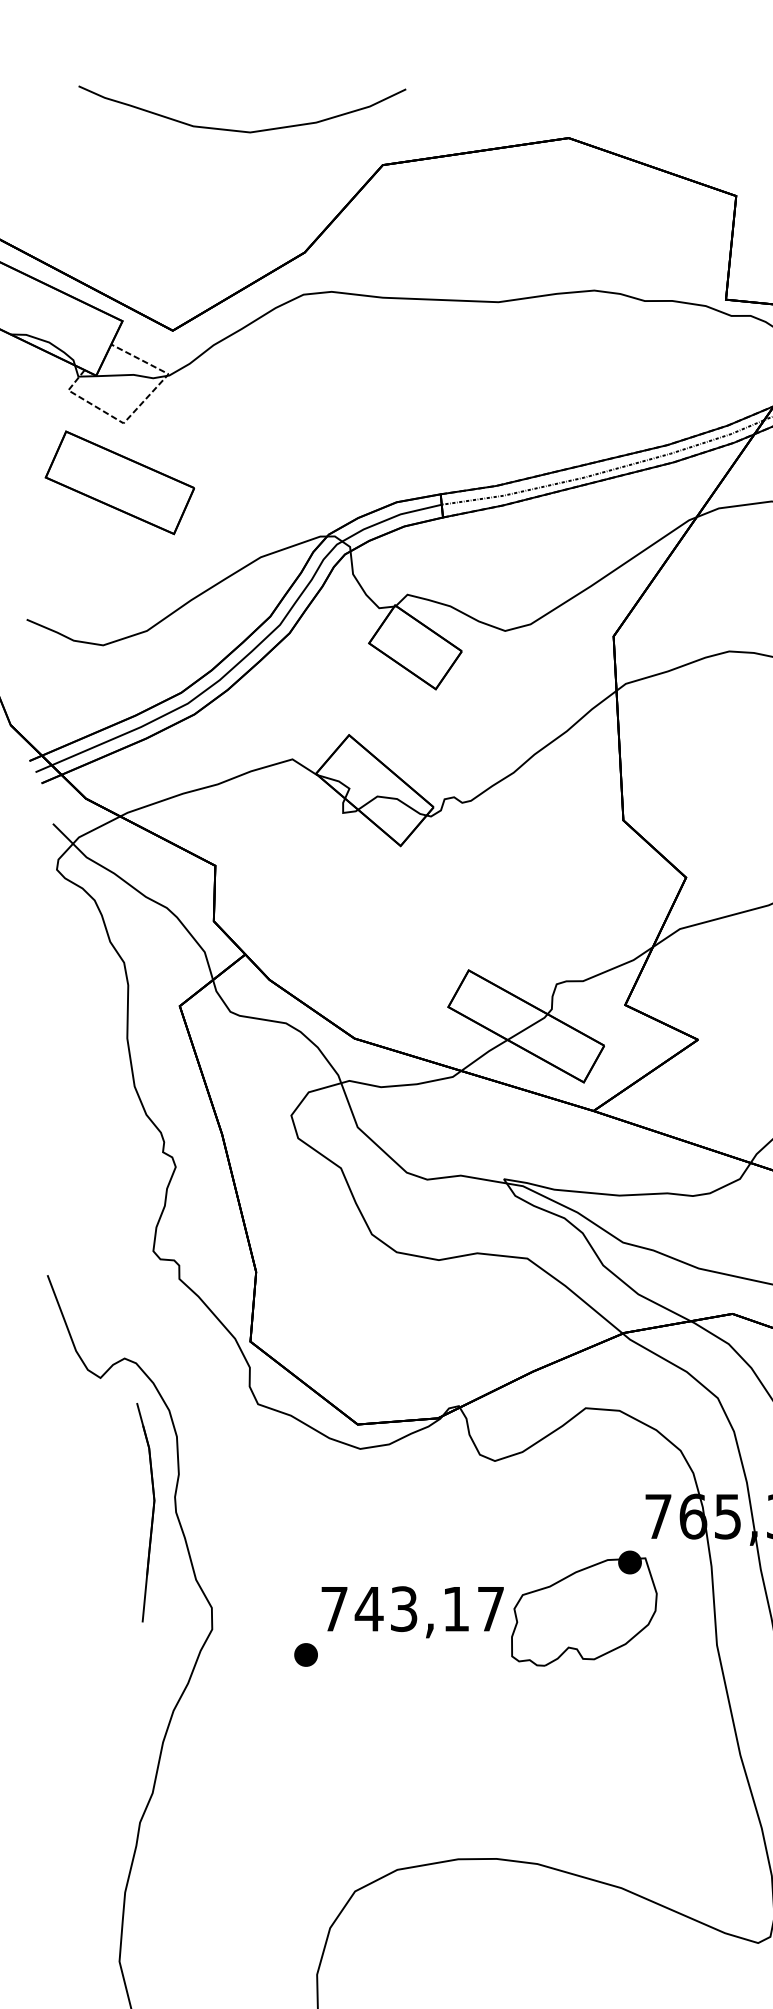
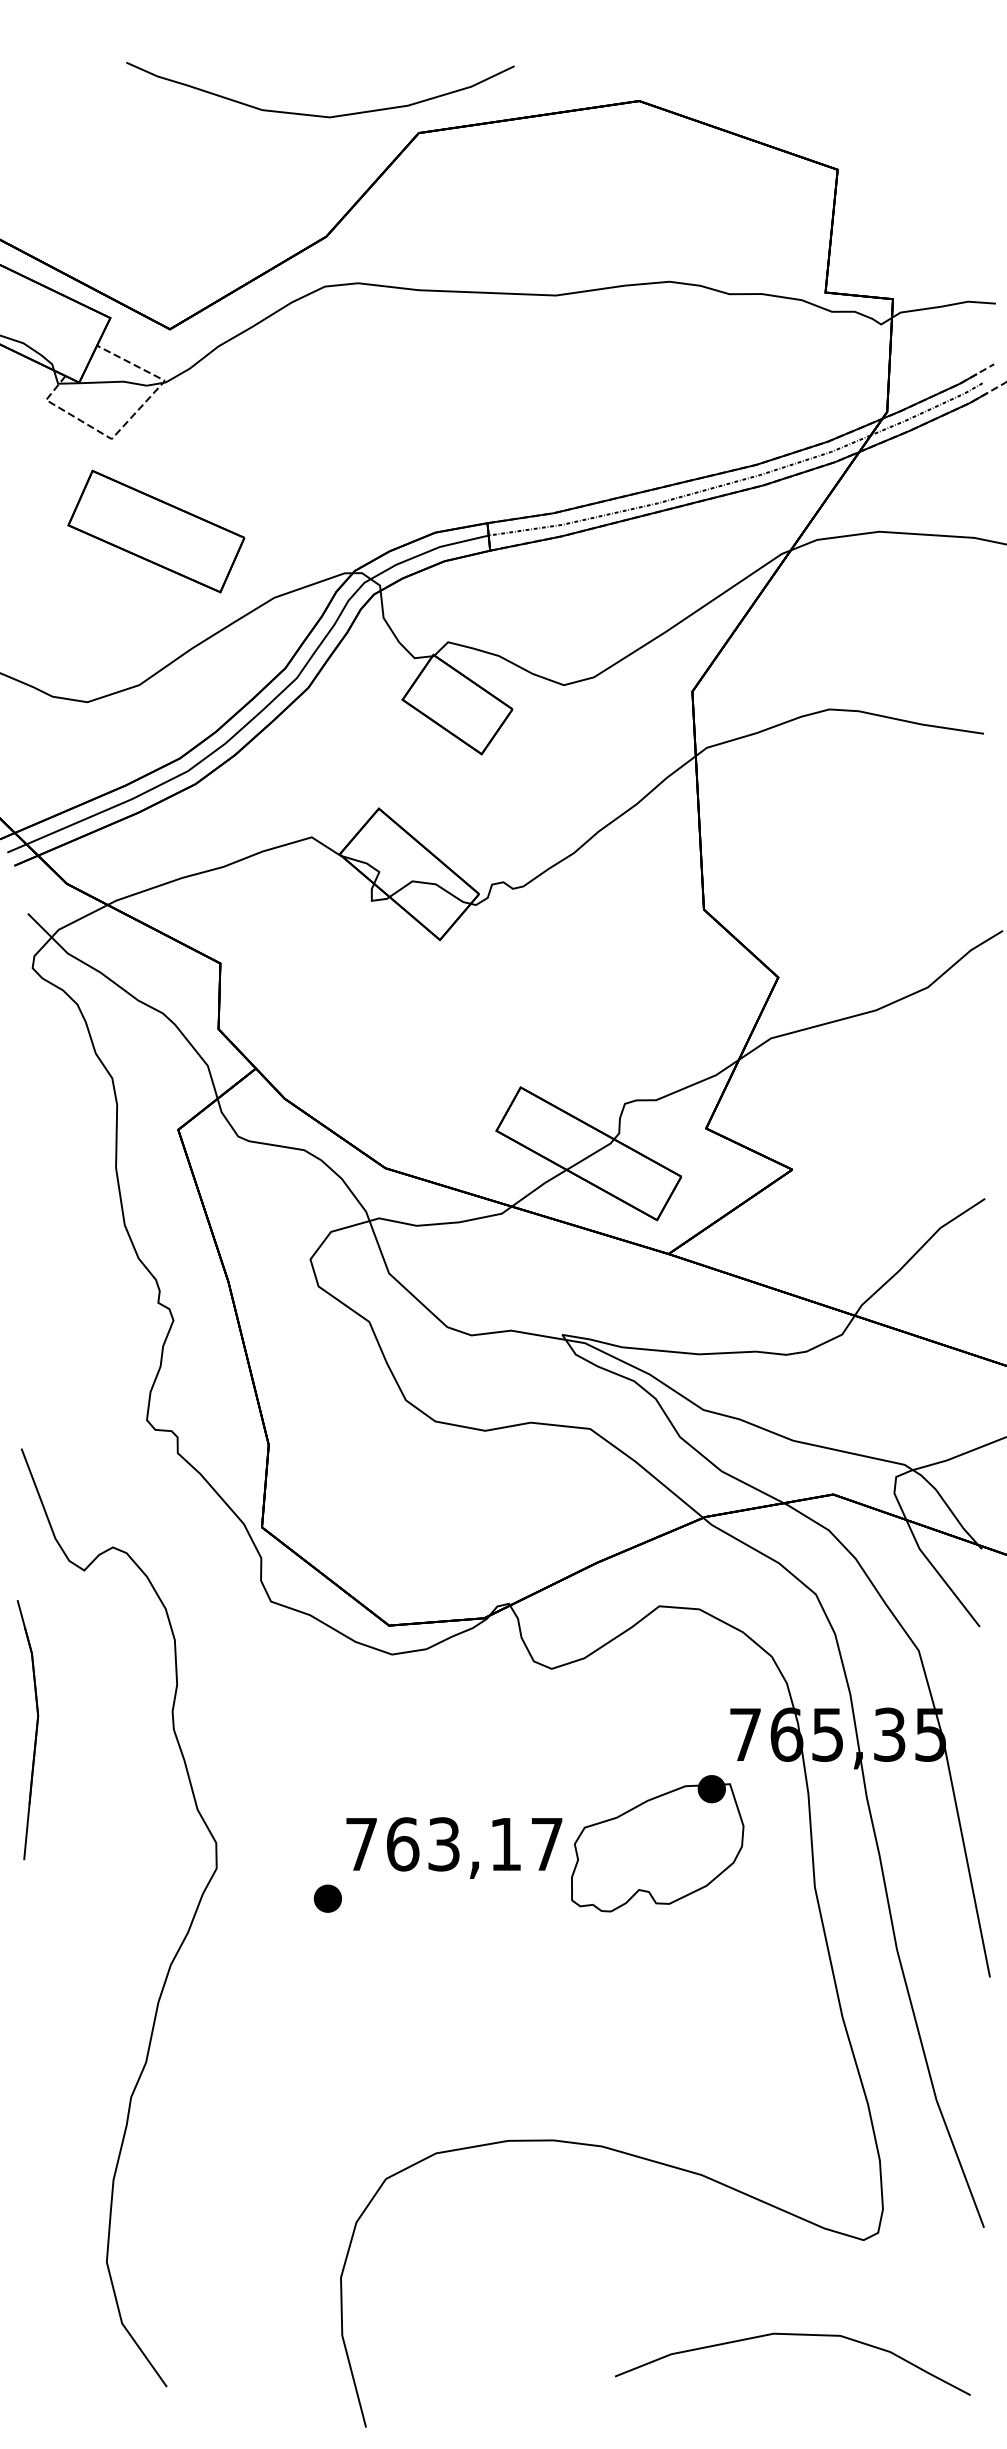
part: (237, 130) -> (314, 114), moved
part: (120, 482) -> (156, 531), moved
part: (152, 1513) -> (35, 1730), moved
text: (369, 1609) -> (402, 1844), 743,17 -> 763,17

